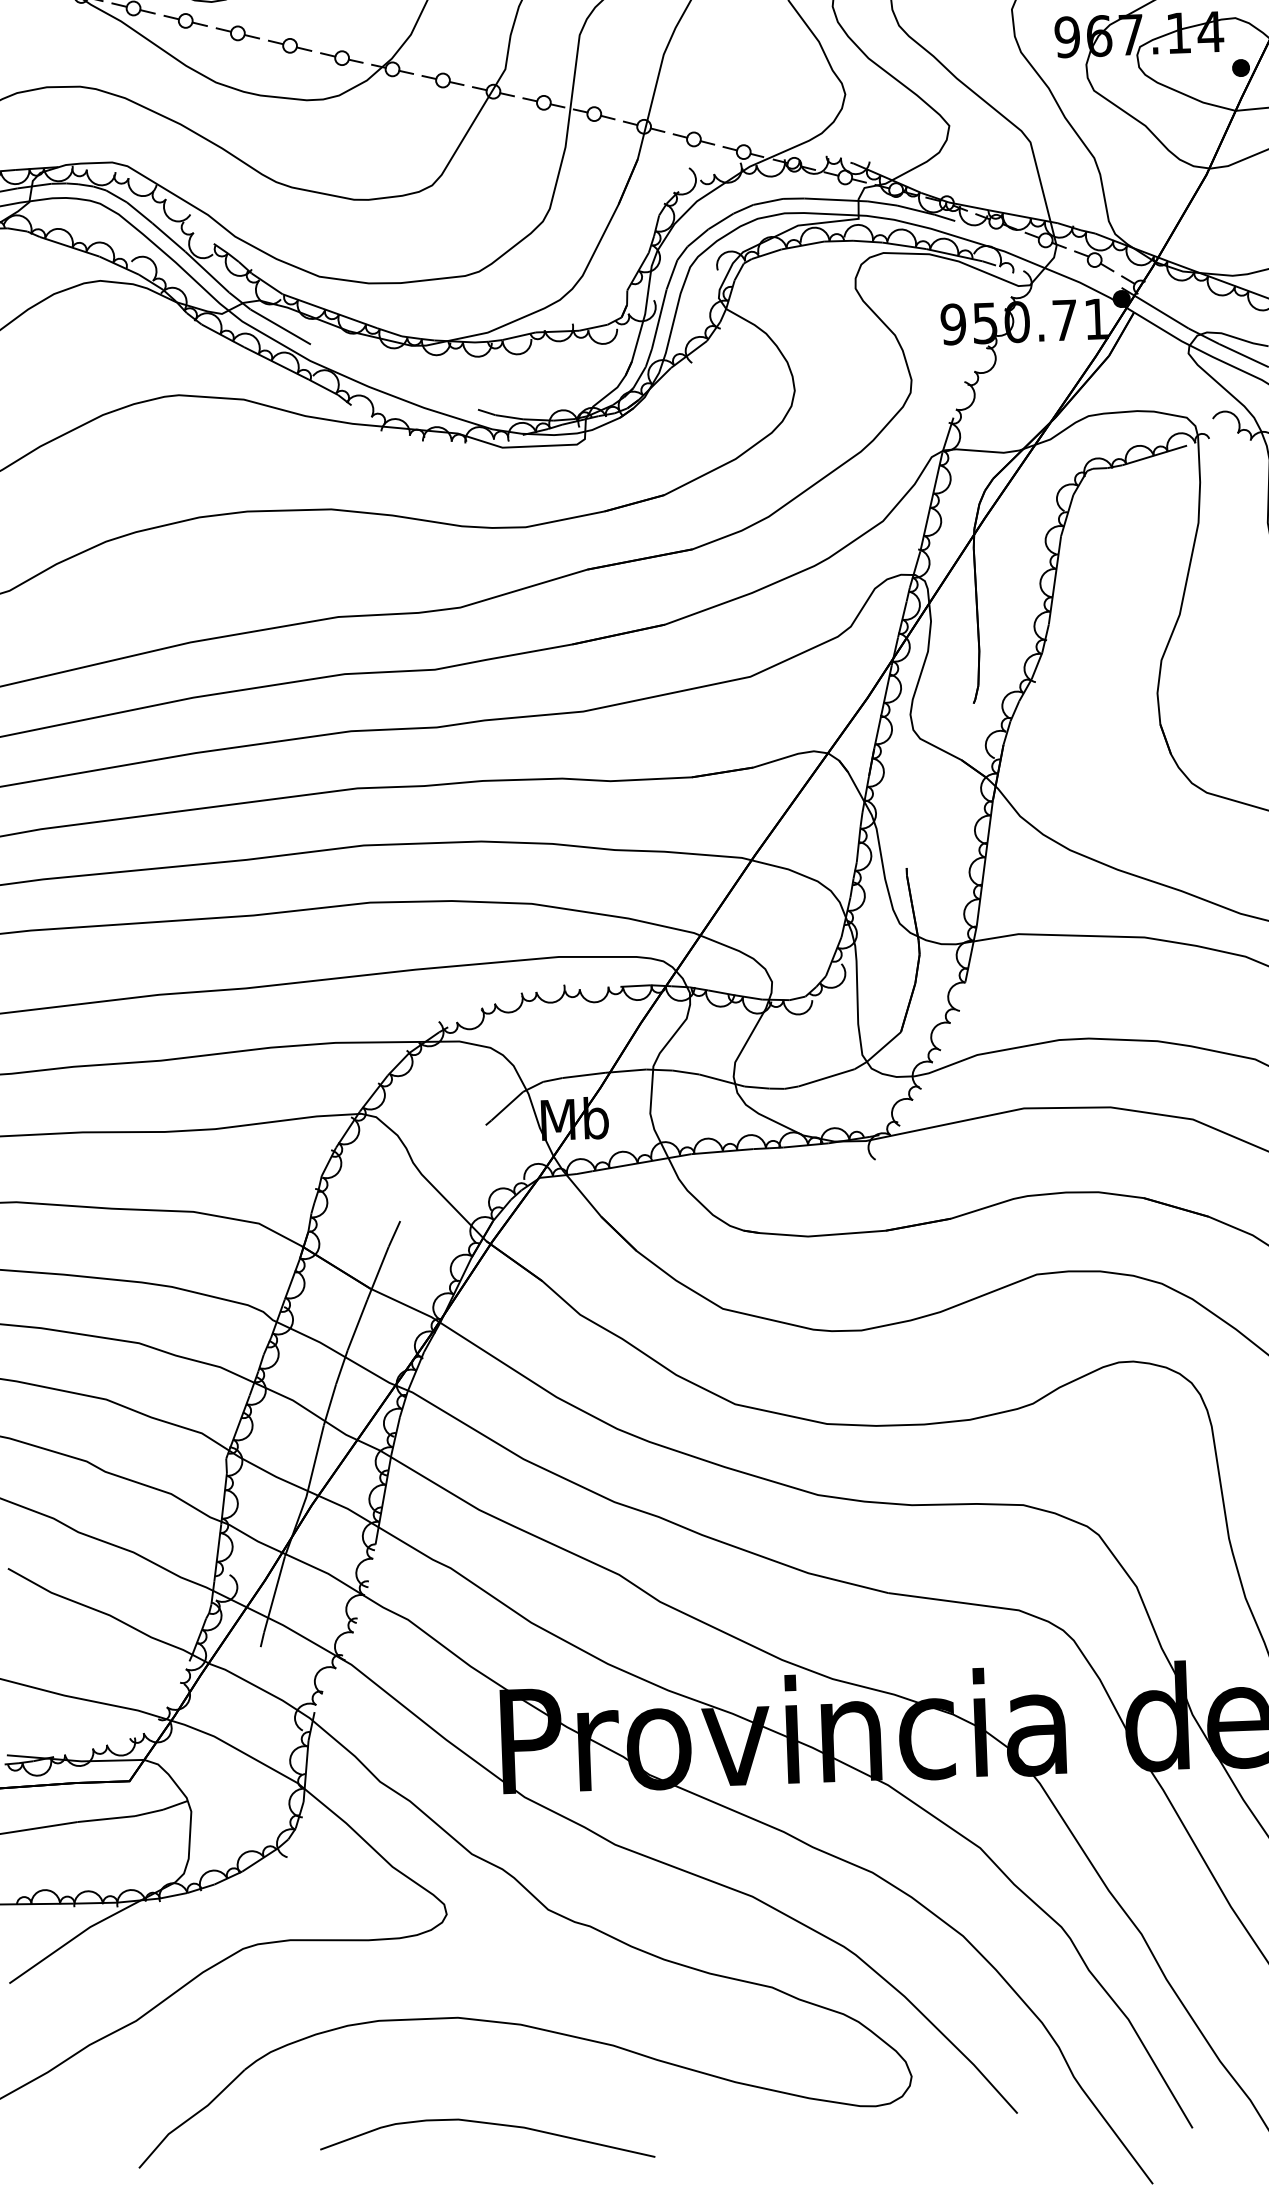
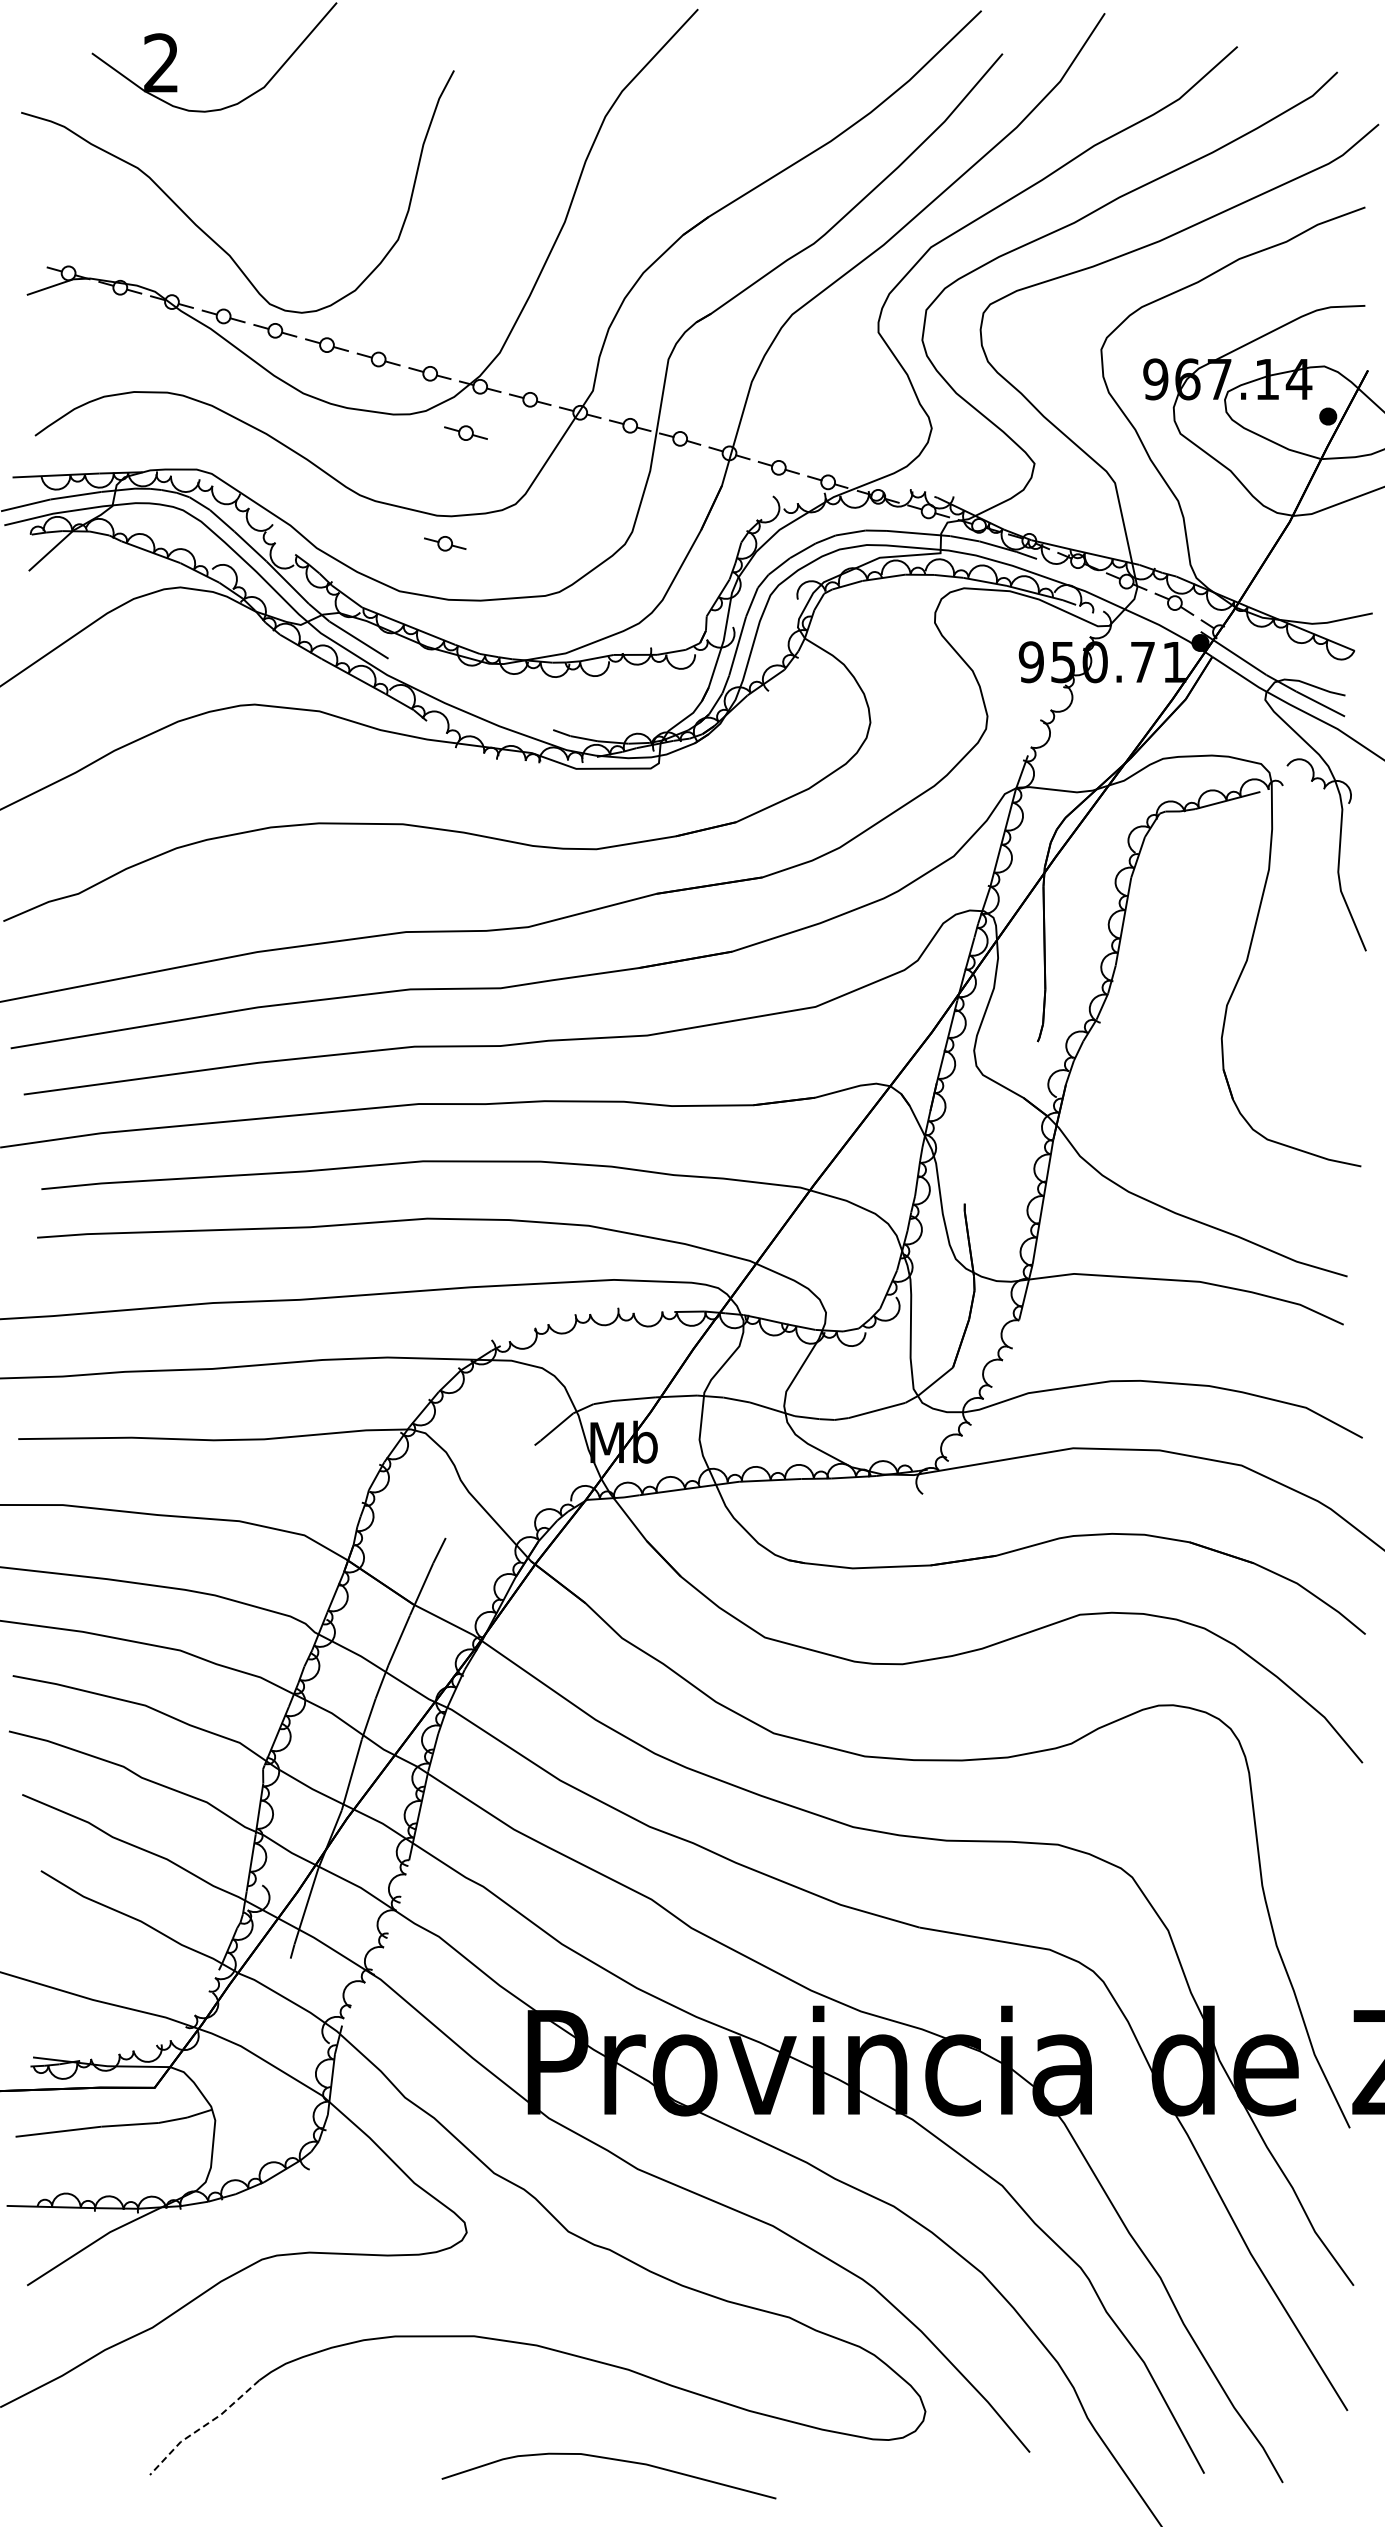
part: (379, 115) -> (465, 432), added
part: (363, 227) -> (445, 543), added
line: (189, 2117) -> (202, 2426), solid -> dashed
curve: (491, 2124) -> (613, 2460), moved

